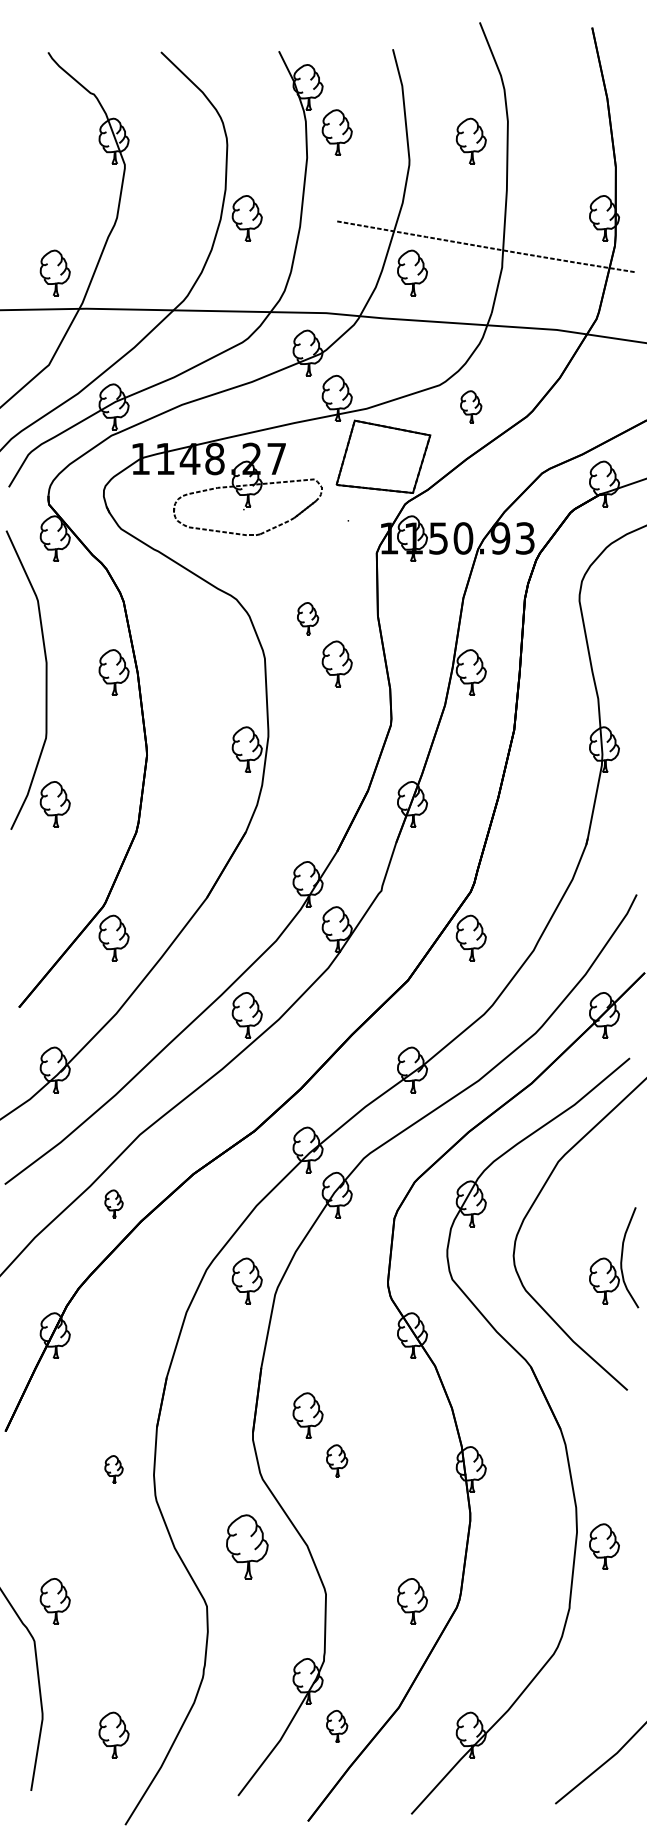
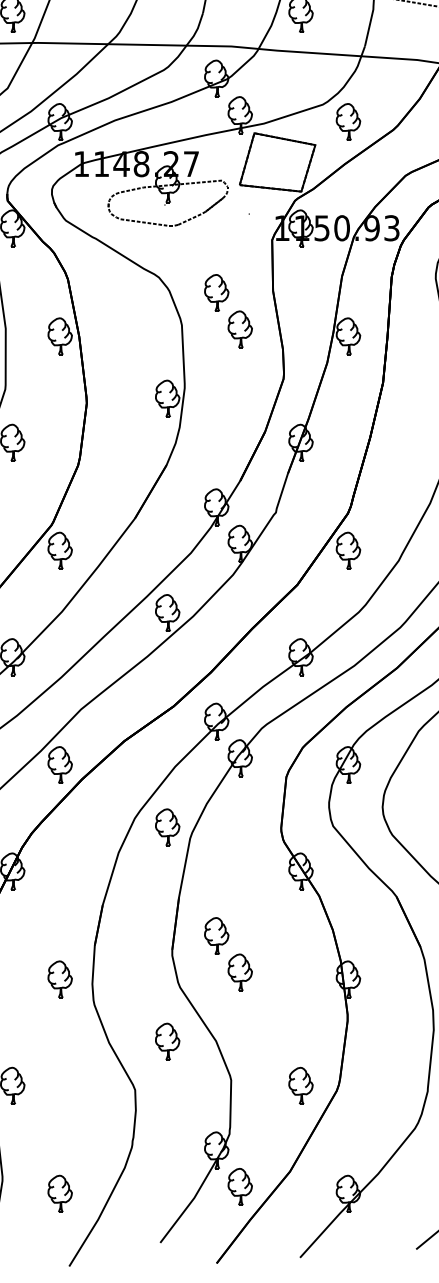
part: (470, 406) -> (347, 121), size x1.43
part: (307, 618) -> (216, 292), size x1.43
part: (113, 1203) -> (59, 764), size x1.67
part: (336, 1460) -> (239, 972), size x1.43
part: (113, 1469) -> (59, 979), size x1.67
part: (246, 1546) -> (167, 1041), size x0.71
part: (336, 1726) -> (239, 1186), size x1.43

